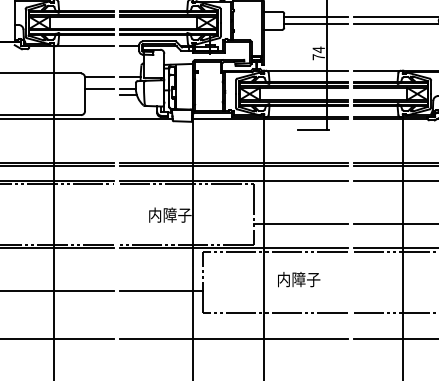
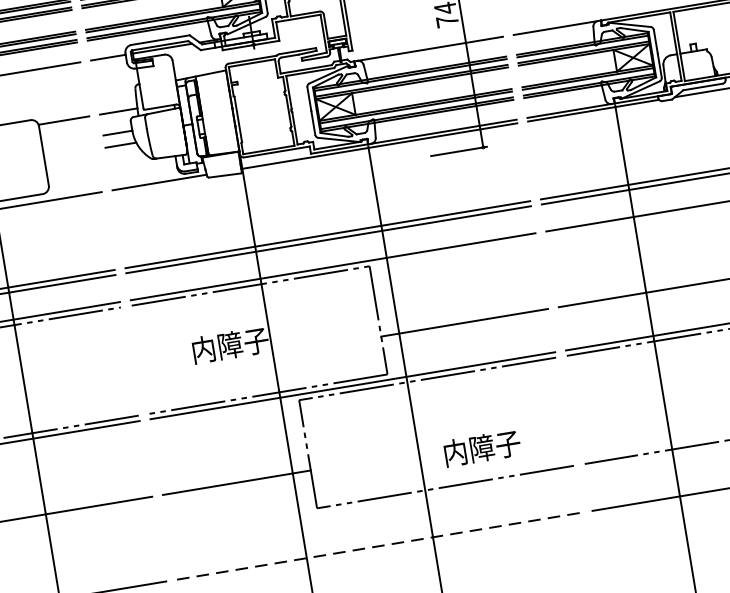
line: (99, 88) -> (67, 141), removed
text: (299, 279) -> (483, 448), moved
line: (234, 338) -> (380, 545), solid -> dashed

